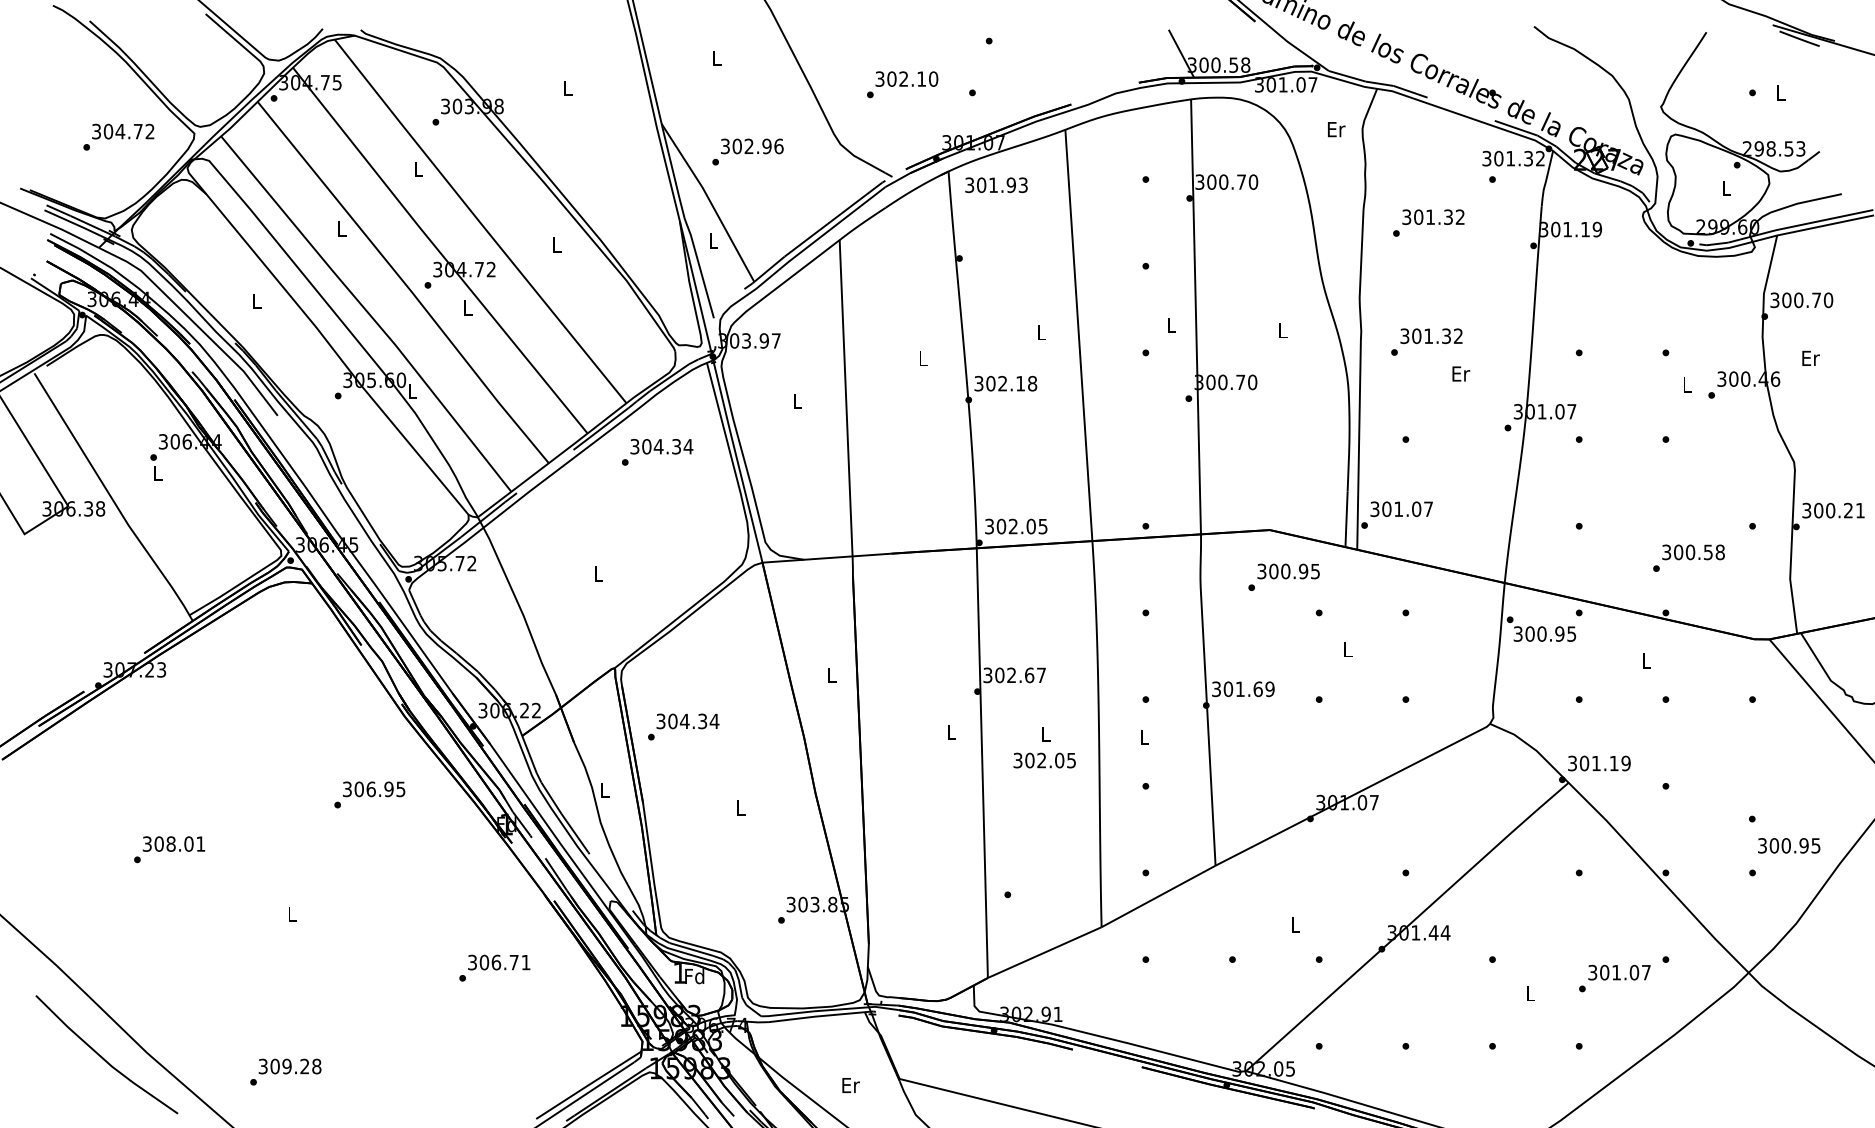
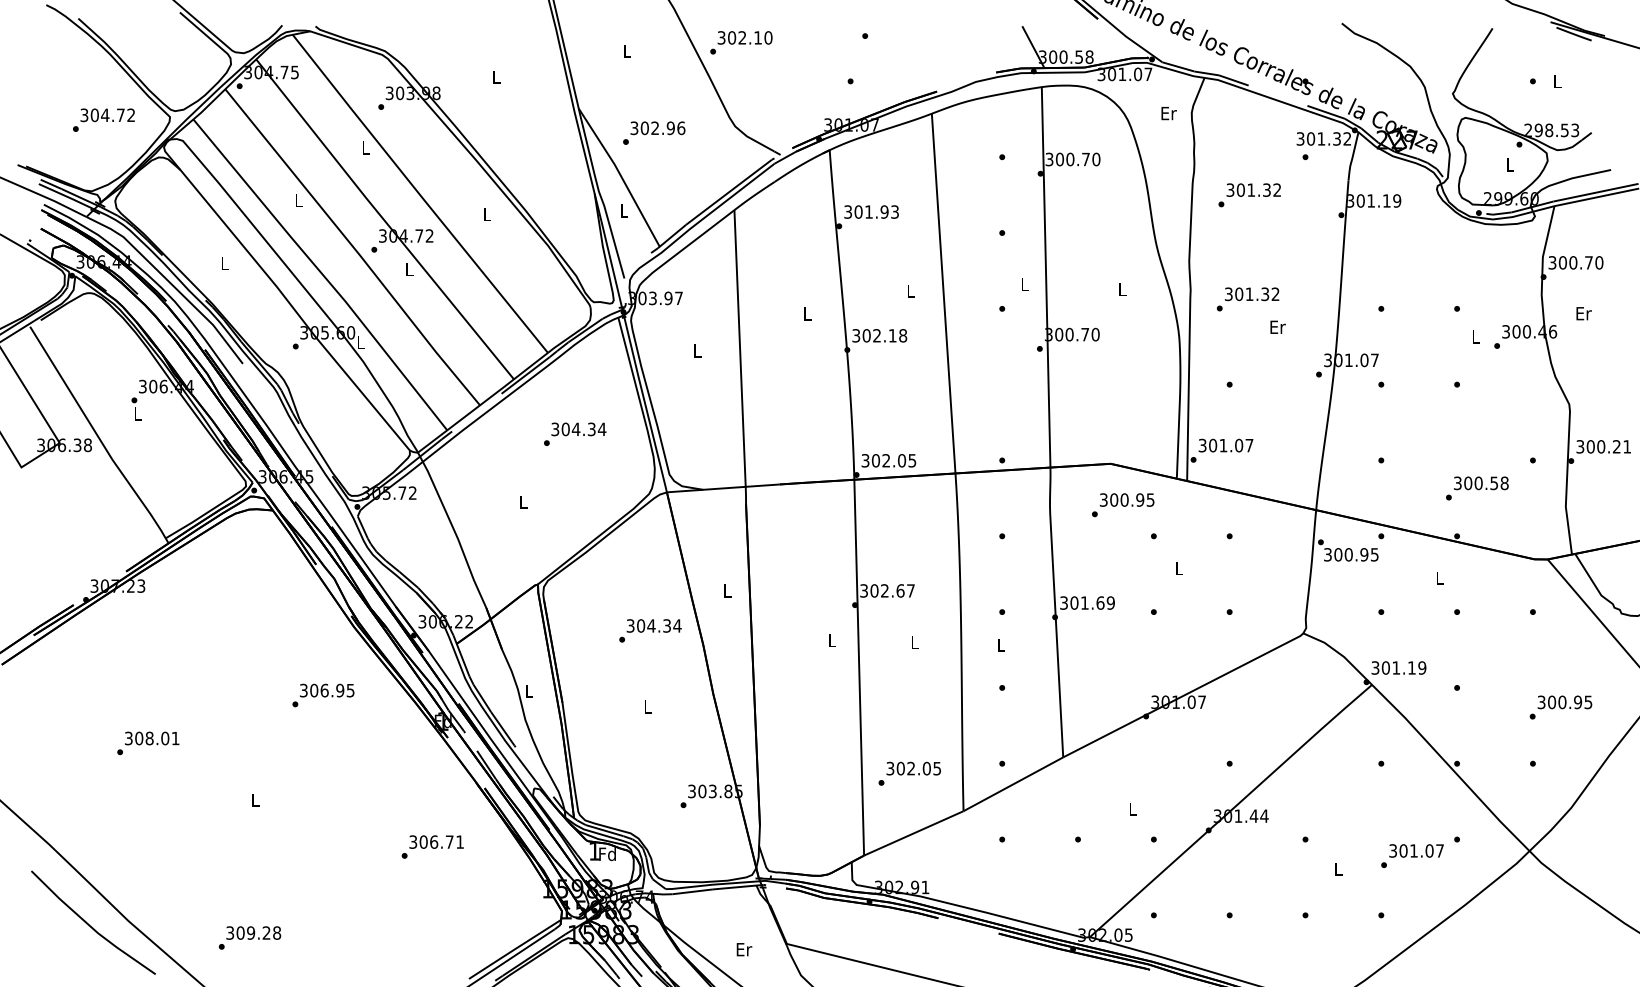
text: (902, 84) -> (741, 42), moved
text: (996, 185) -> (871, 212), moved
text: (657, 452) -> (575, 434), moved
text: (683, 726) -> (650, 630), moved
text: (1044, 760) -> (913, 768), moved
text: (1789, 845) -> (1565, 702), moved

